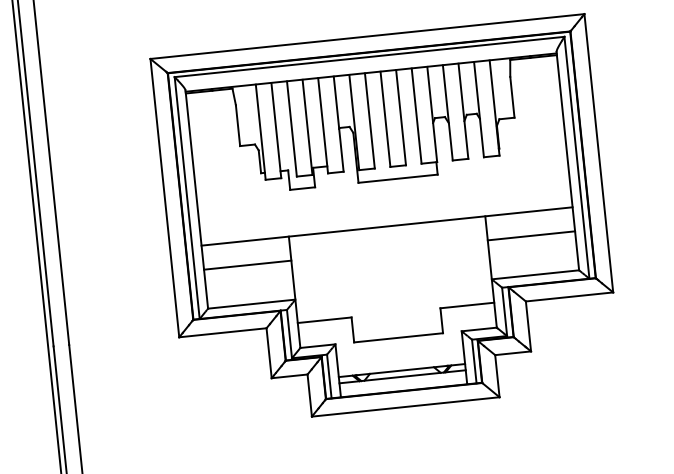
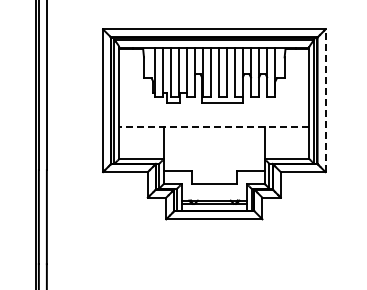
line: (598, 152) -> (325, 100), solid -> dashed
line: (385, 226) -> (213, 126), solid -> dashed
line: (530, 236) -> (286, 139), removed
line: (247, 265) -> (141, 139), removed

